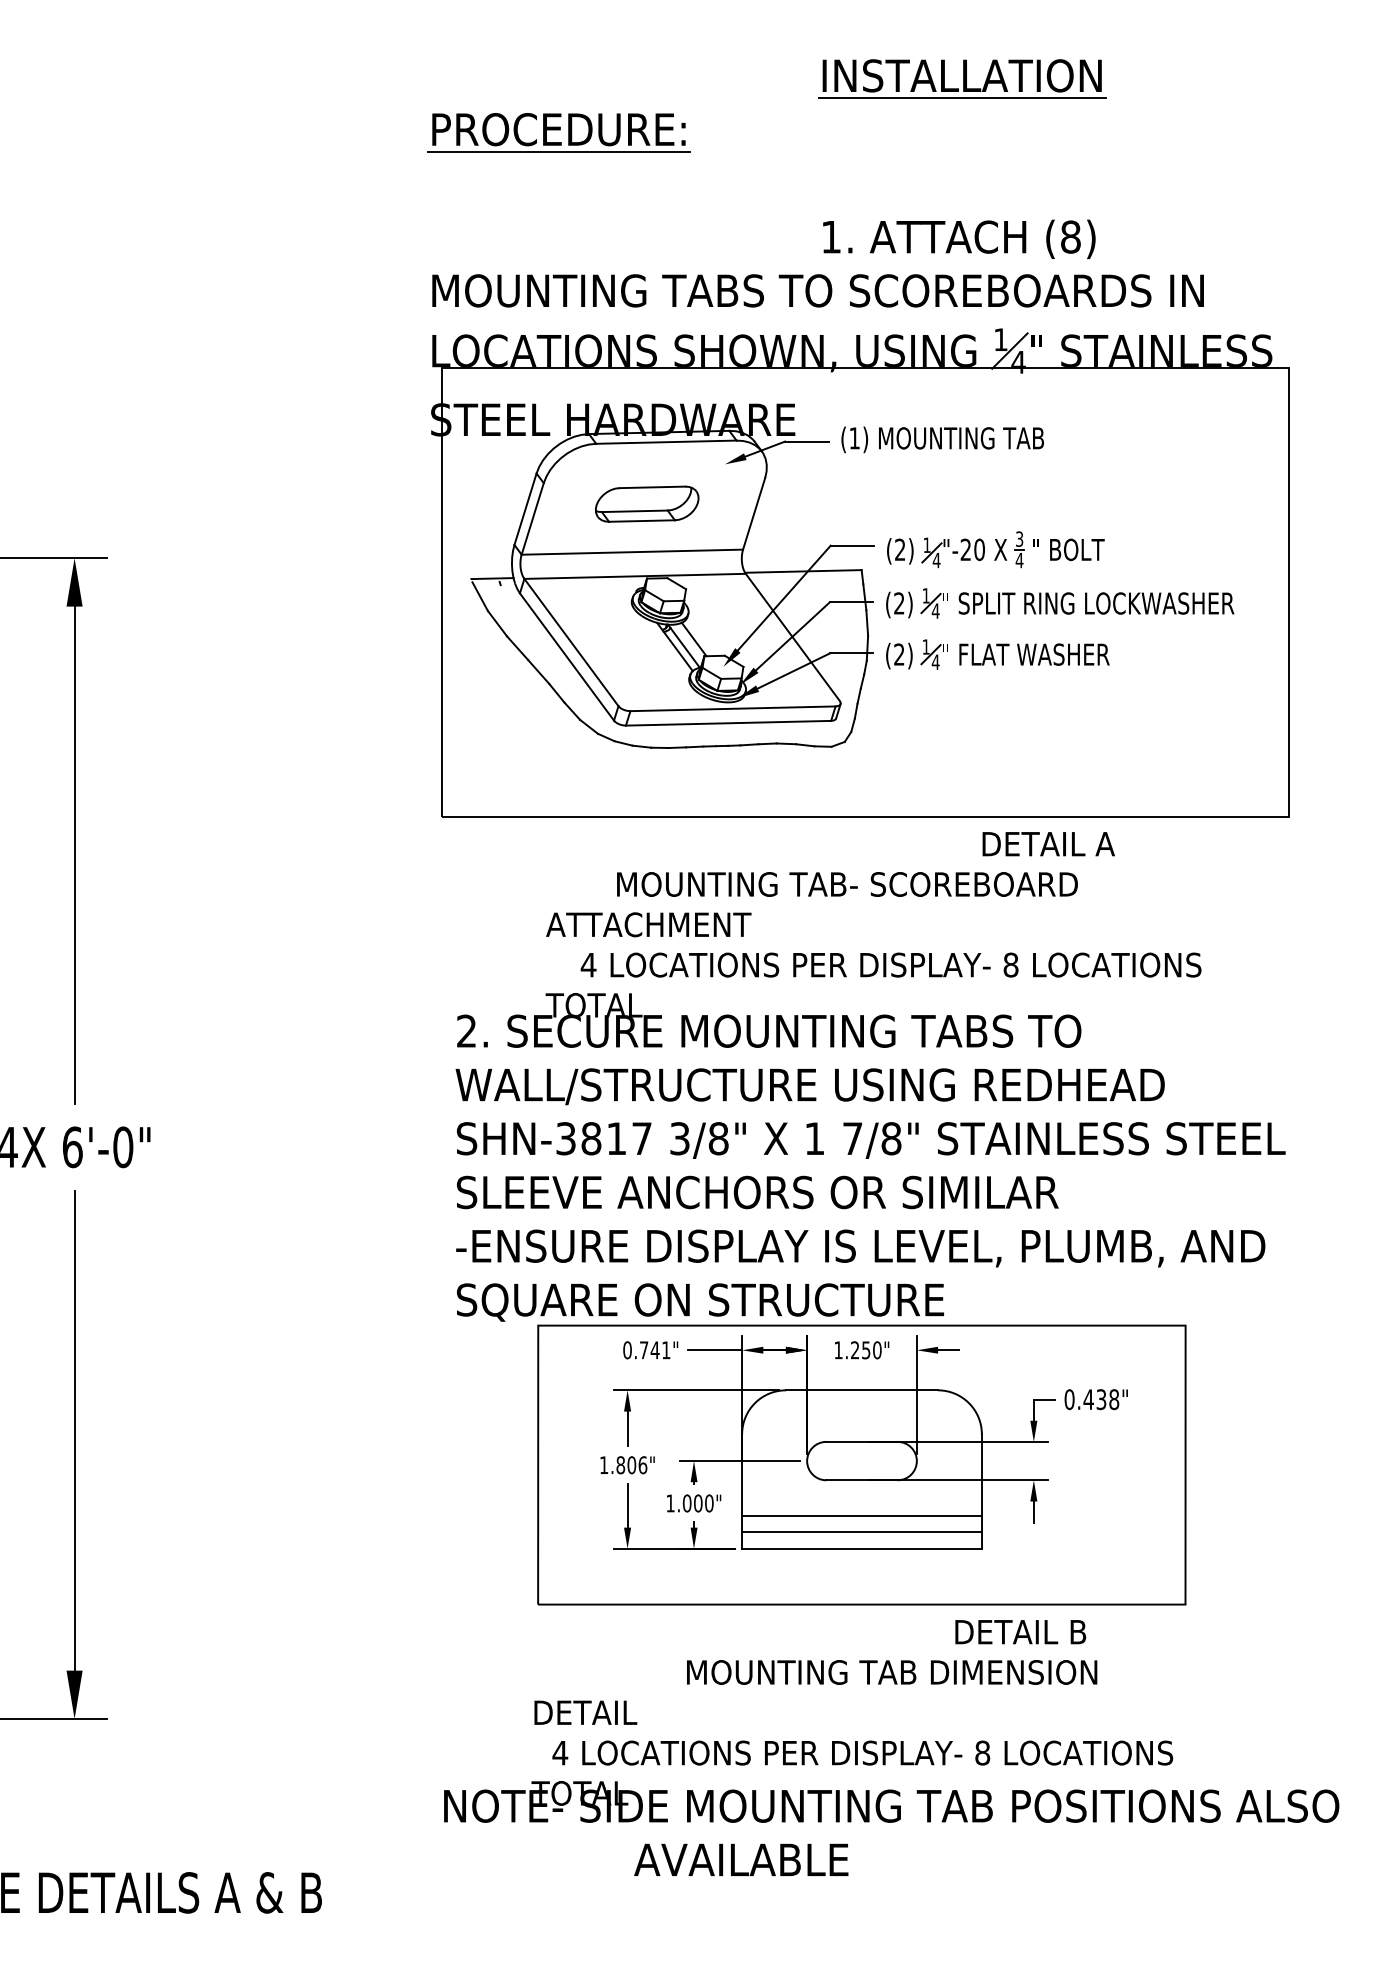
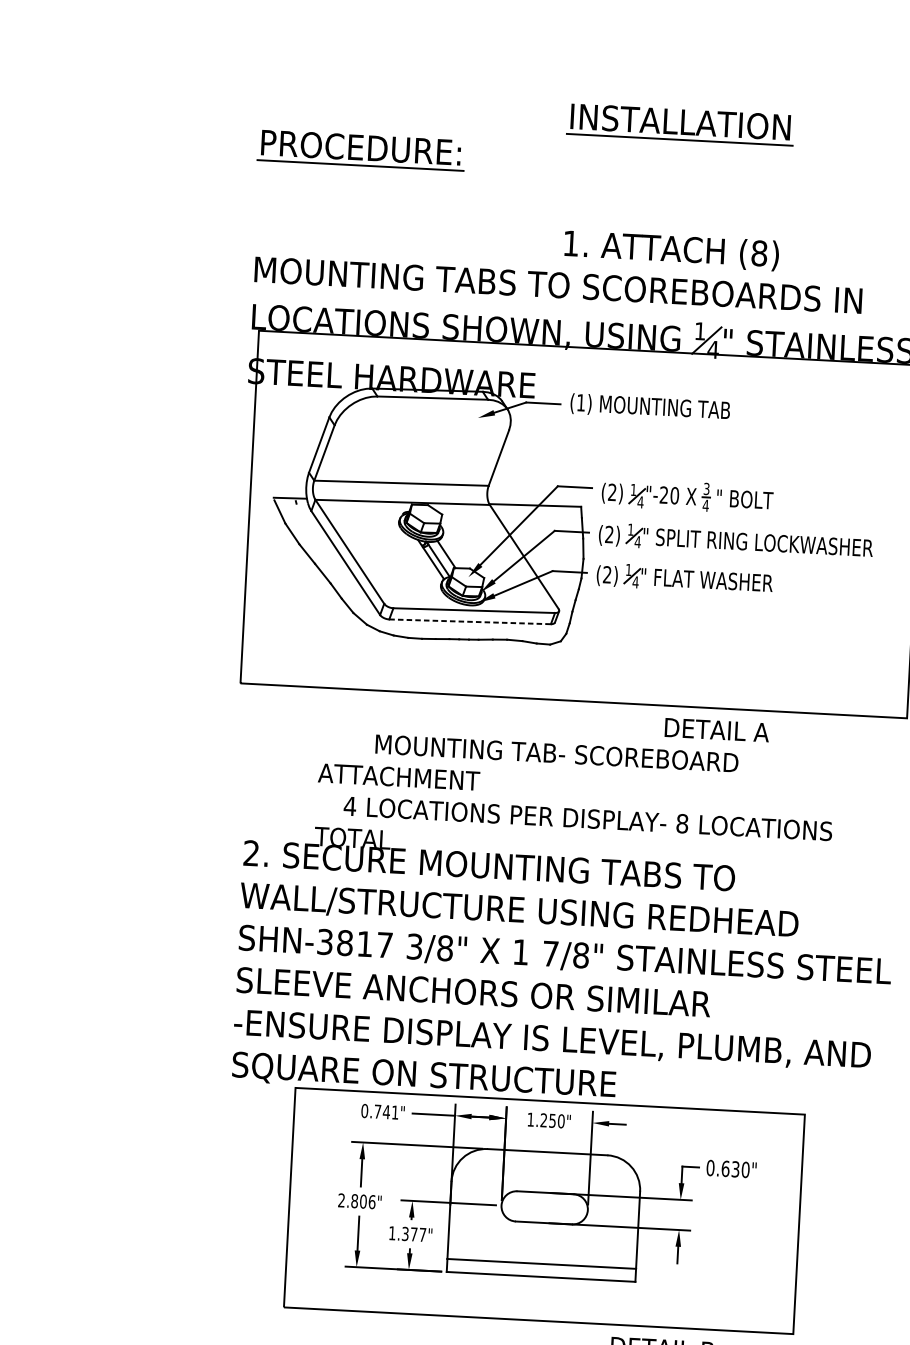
part: (647, 503) -> (415, 445), removed
line: (728, 723) -> (470, 622), solid -> dashed
text: (1101, 1399) -> (735, 1169), 0.438" -> 0.630"
text: (604, 1464) -> (341, 1199), 1.806" -> 2.806"
text: (697, 1503) -> (413, 1234), 1.000" -> 1.377"
line: (861, 1515) -> (542, 1250), removed

